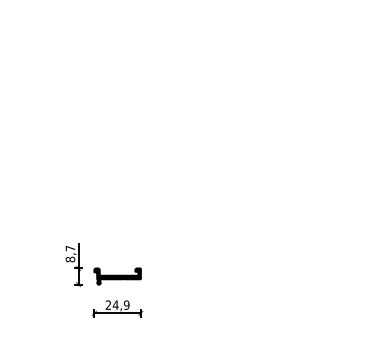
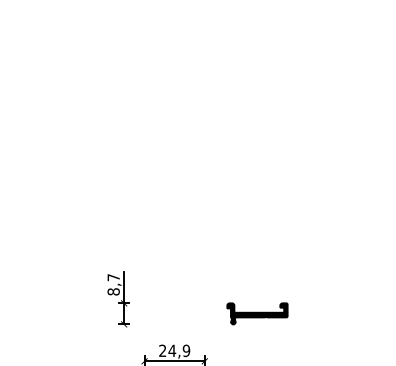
part: (117, 276) -> (257, 313), moved

